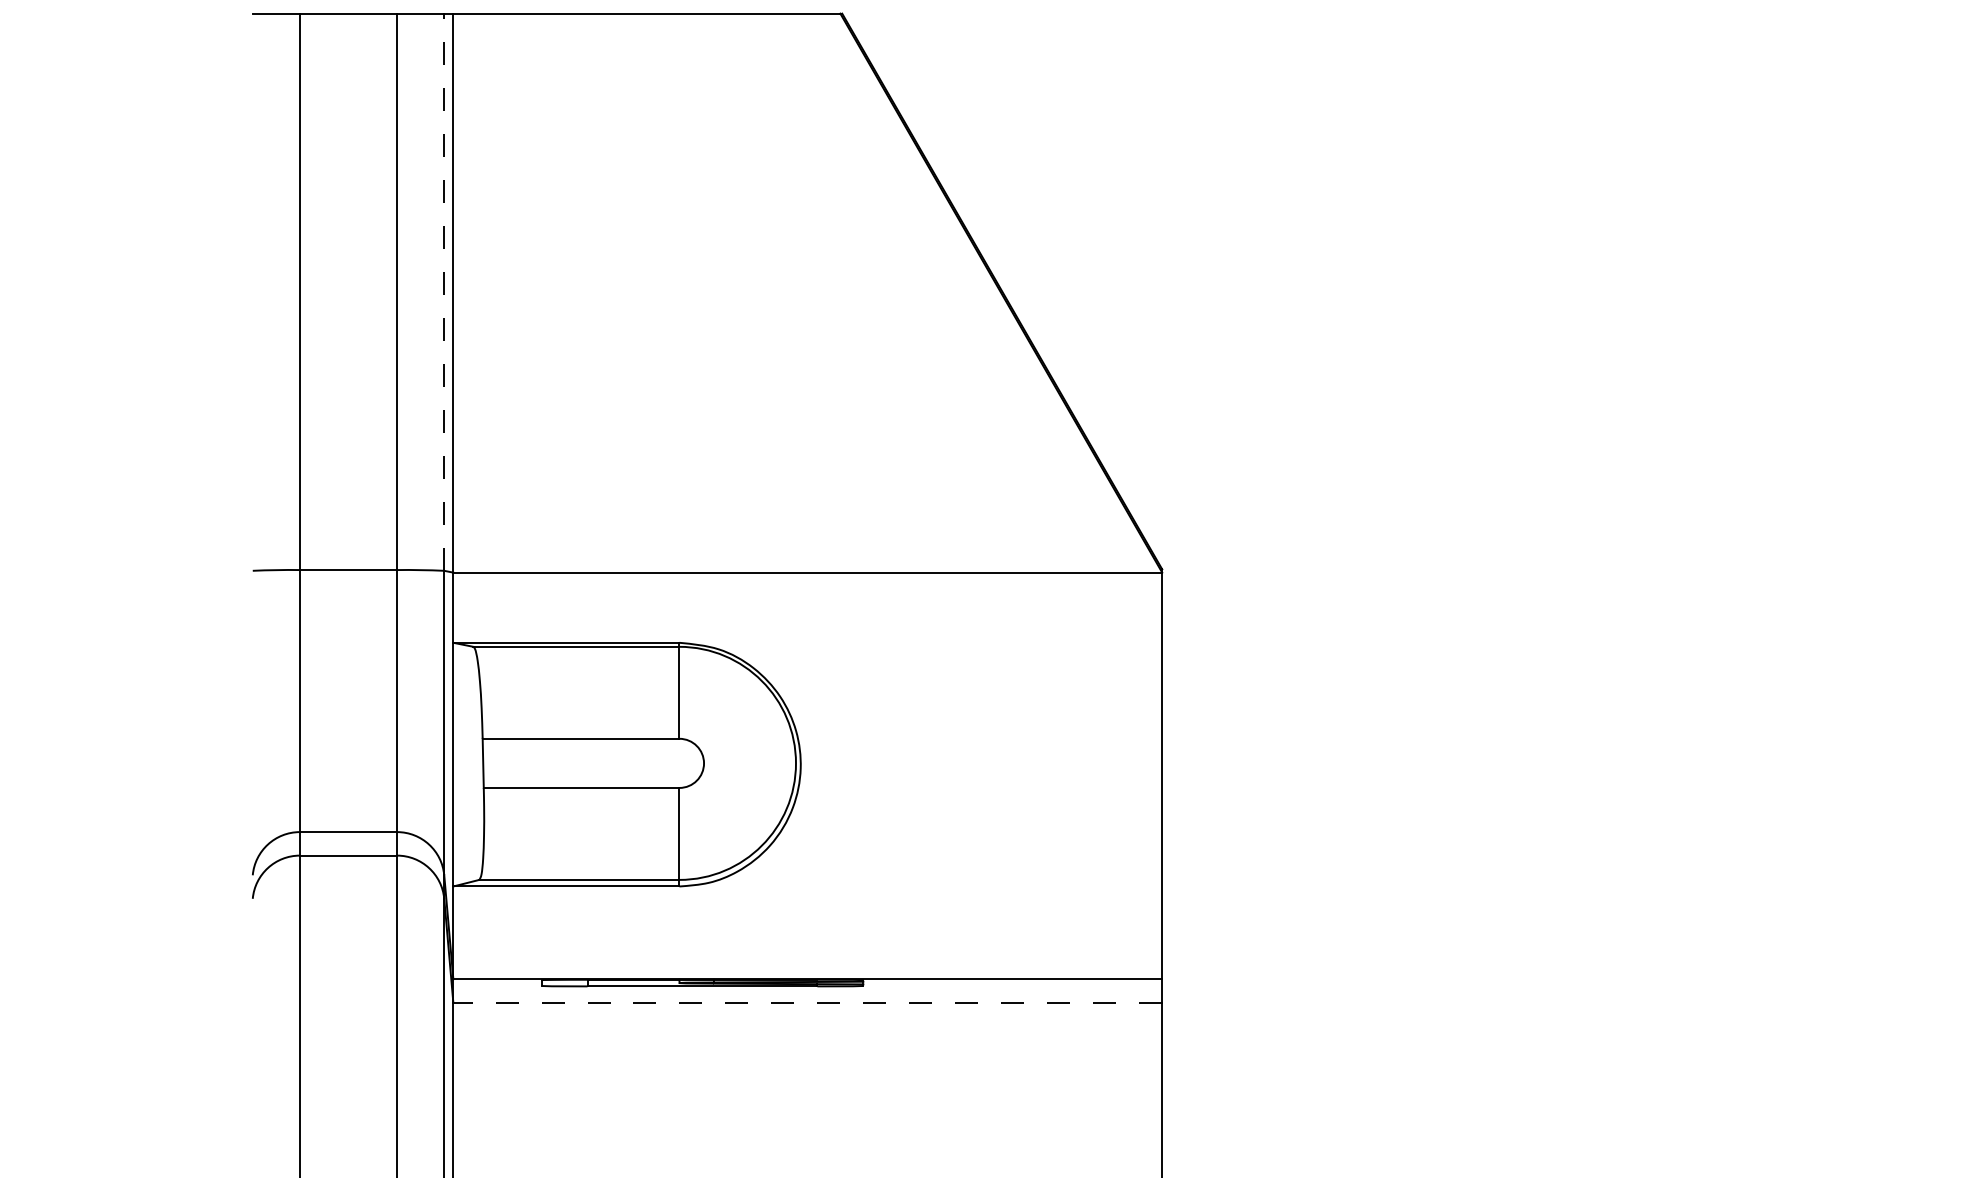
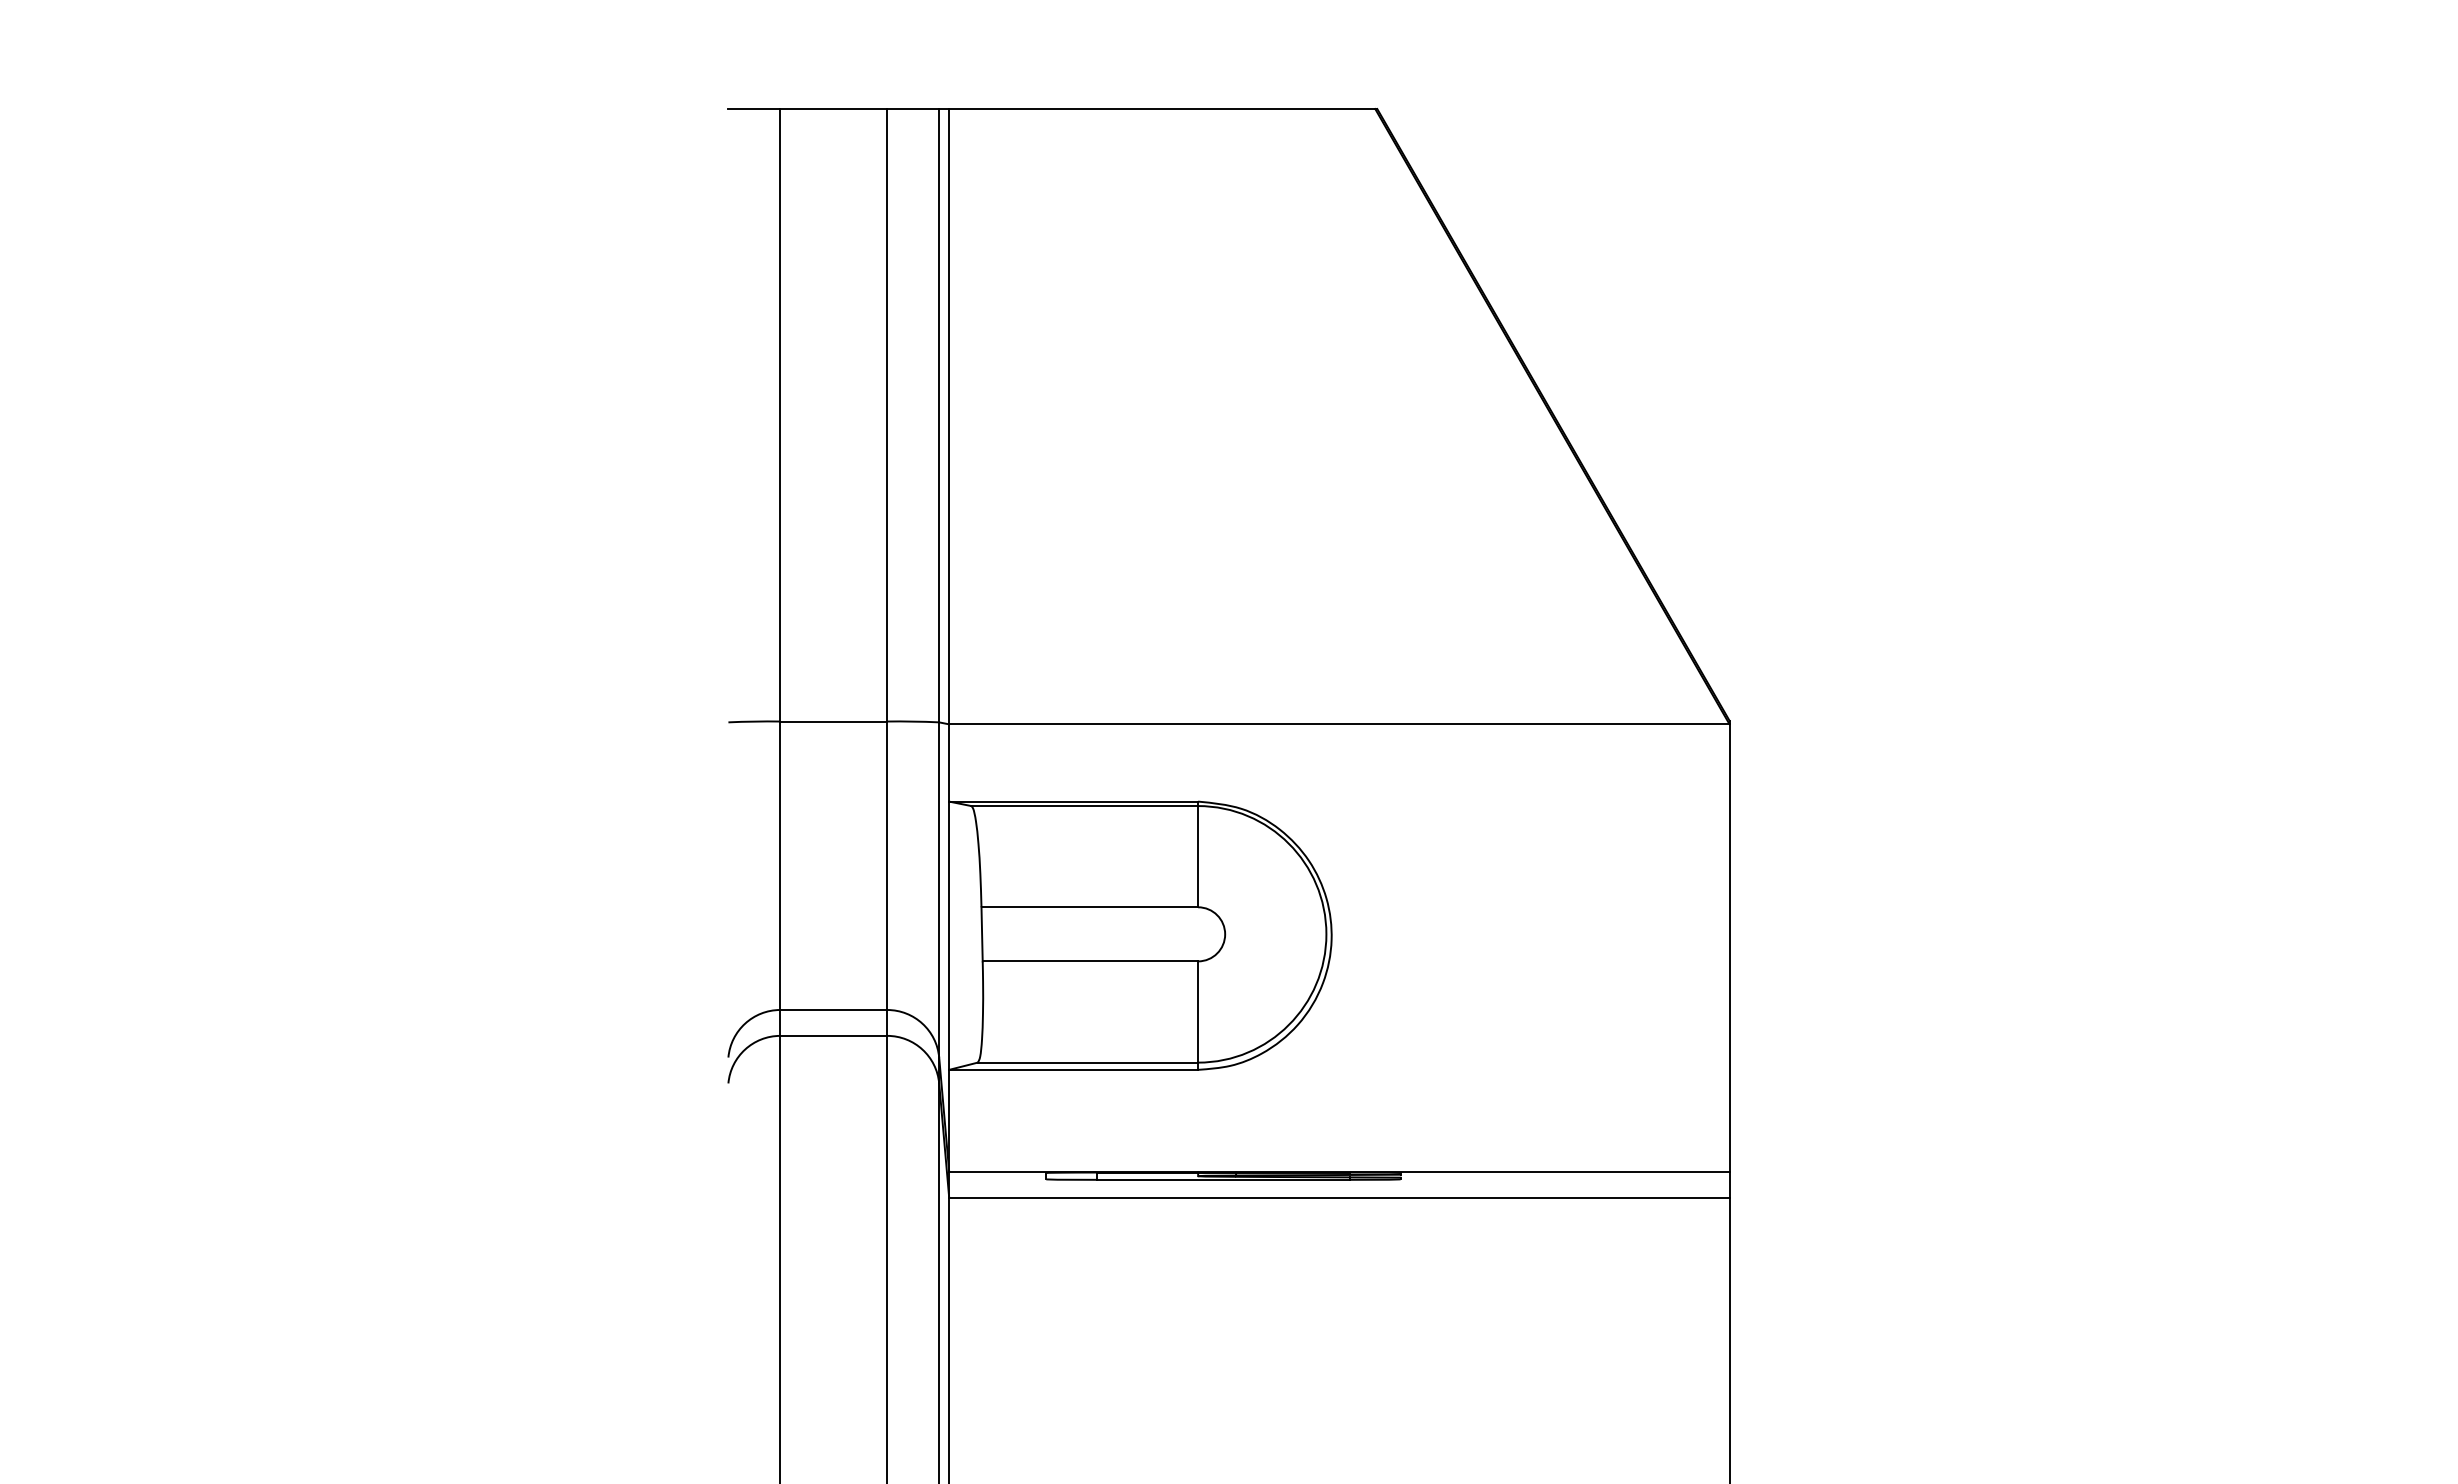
line: (444, 292) -> (939, 415), dashed -> solid
line: (806, 1002) -> (1338, 1197), dashed -> solid

